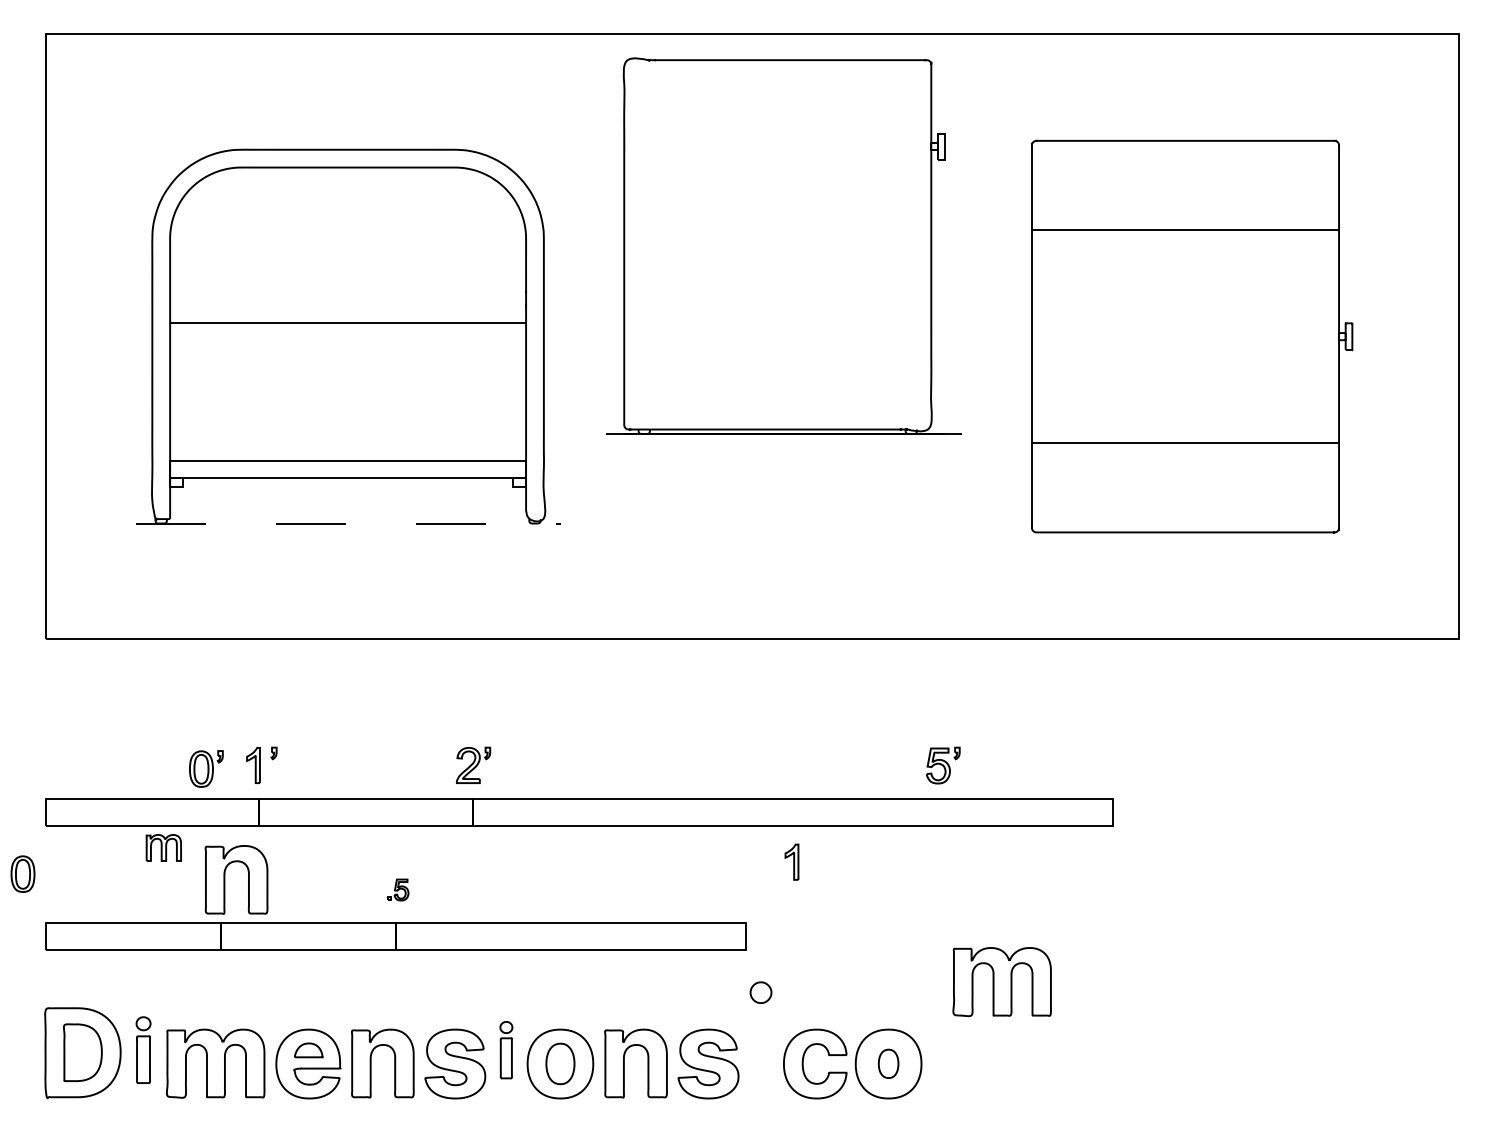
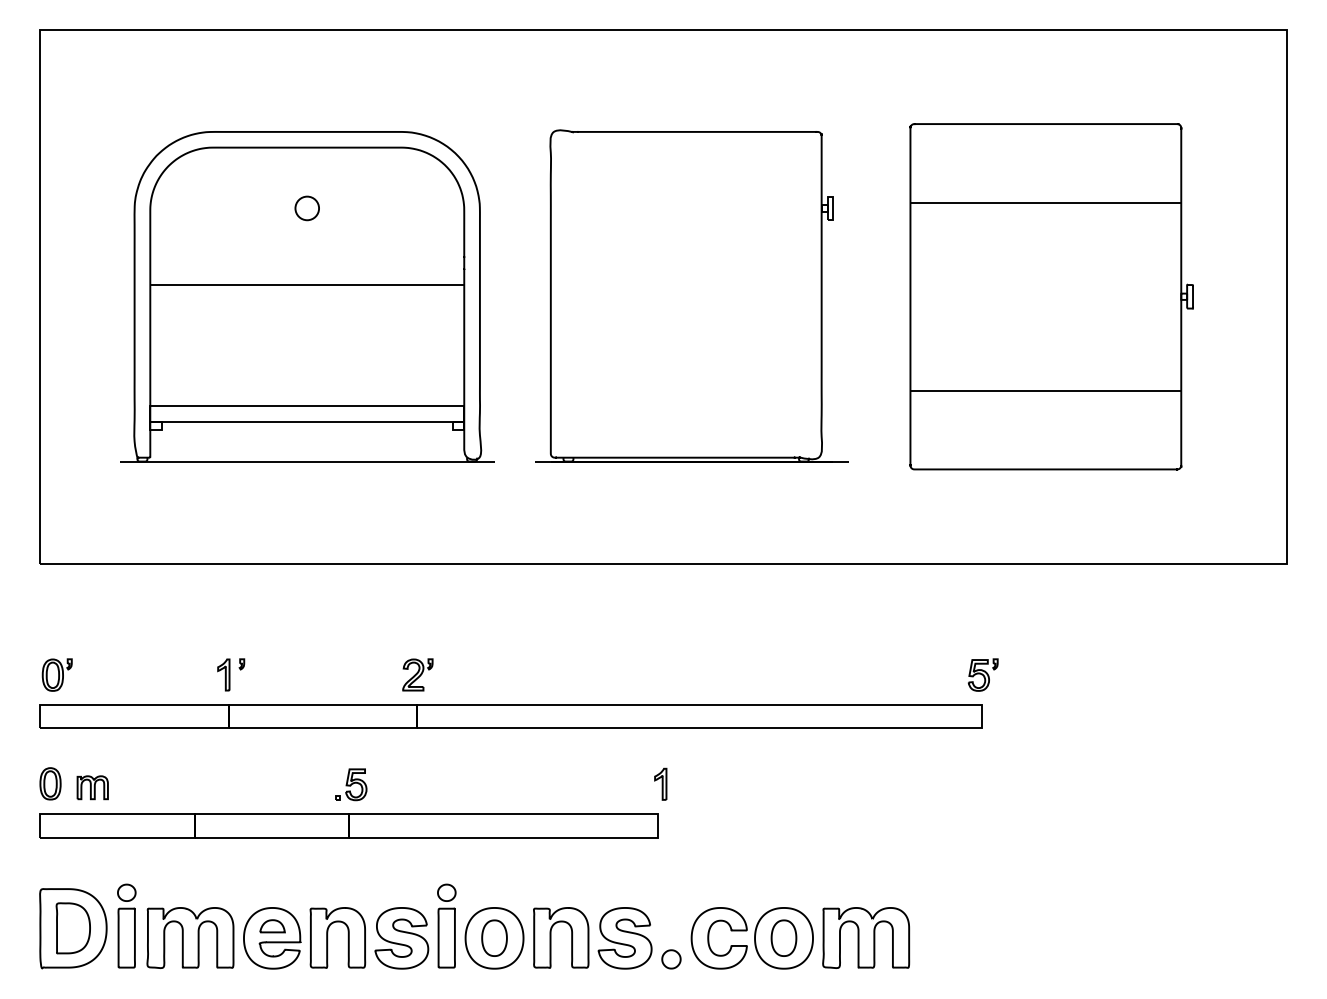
circle: (347, 236) -> (306, 208), added
part: (783, 245) -> (691, 295), moved
line: (348, 523) -> (307, 461), dashed -> solid
part: (942, 764) -> (982, 674), moved
part: (205, 768) -> (56, 674), moved
part: (163, 847) -> (92, 787), moved
part: (791, 861) -> (660, 783), moved
part: (22, 873) -> (50, 783), moved
part: (225, 879) -> (199, 775), removed
part: (398, 889) -> (351, 784), size x1.67
part: (1002, 981) -> (866, 937), moved
part: (761, 992) -> (671, 959), moved
part: (143, 1049) -> (126, 925), size x1.43
part: (505, 1049) -> (446, 925), size x1.67
part: (888, 1063) -> (783, 937), size x1.43

